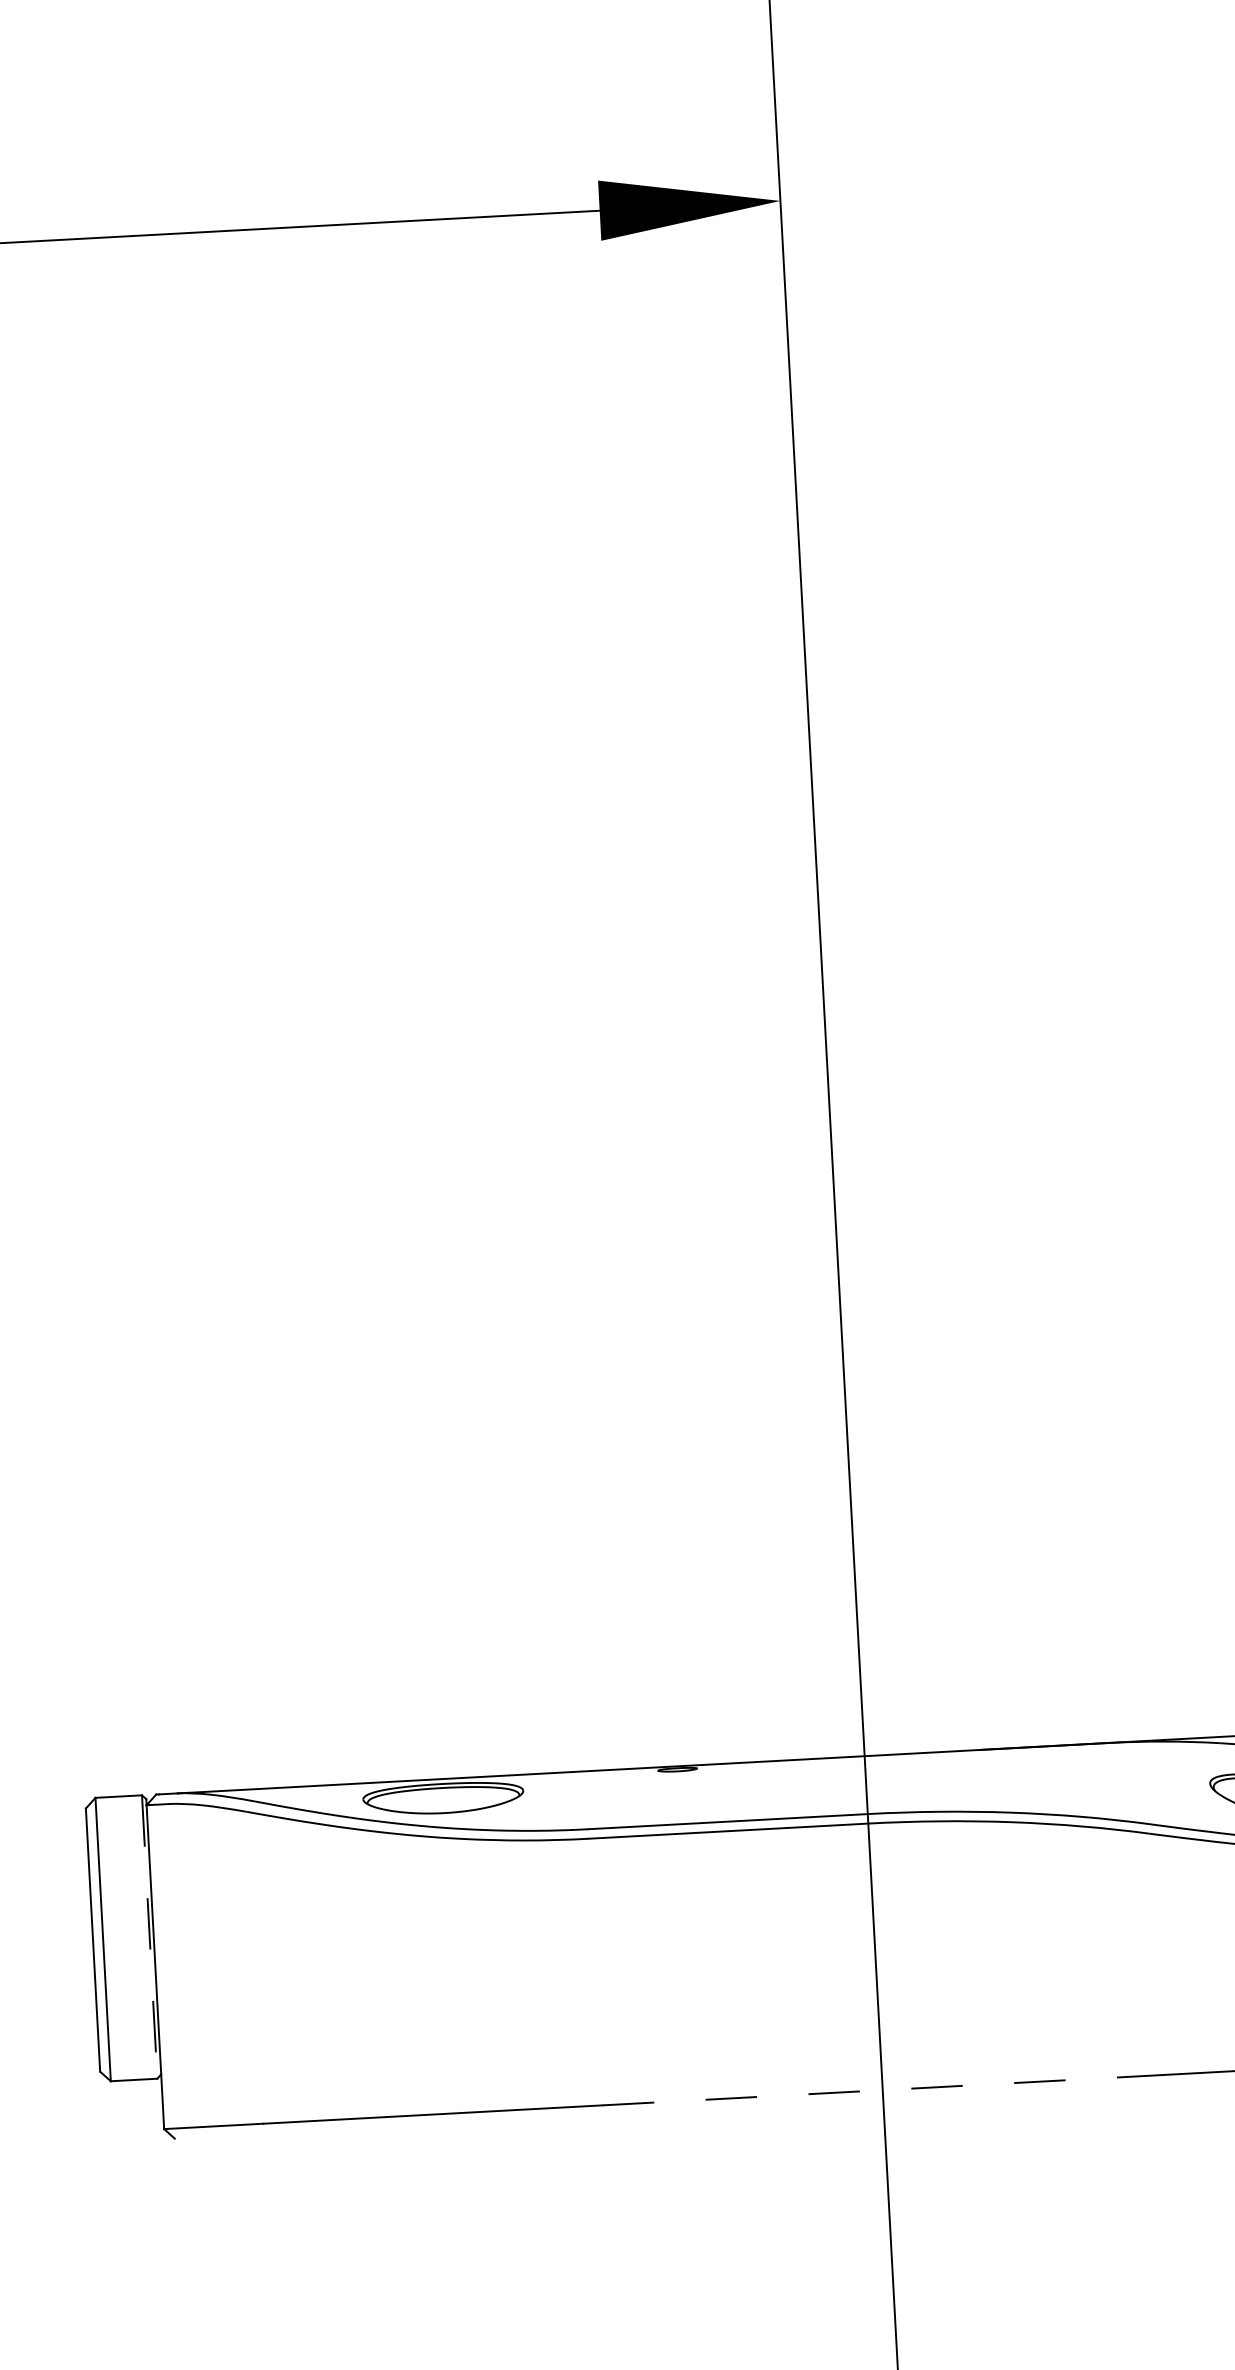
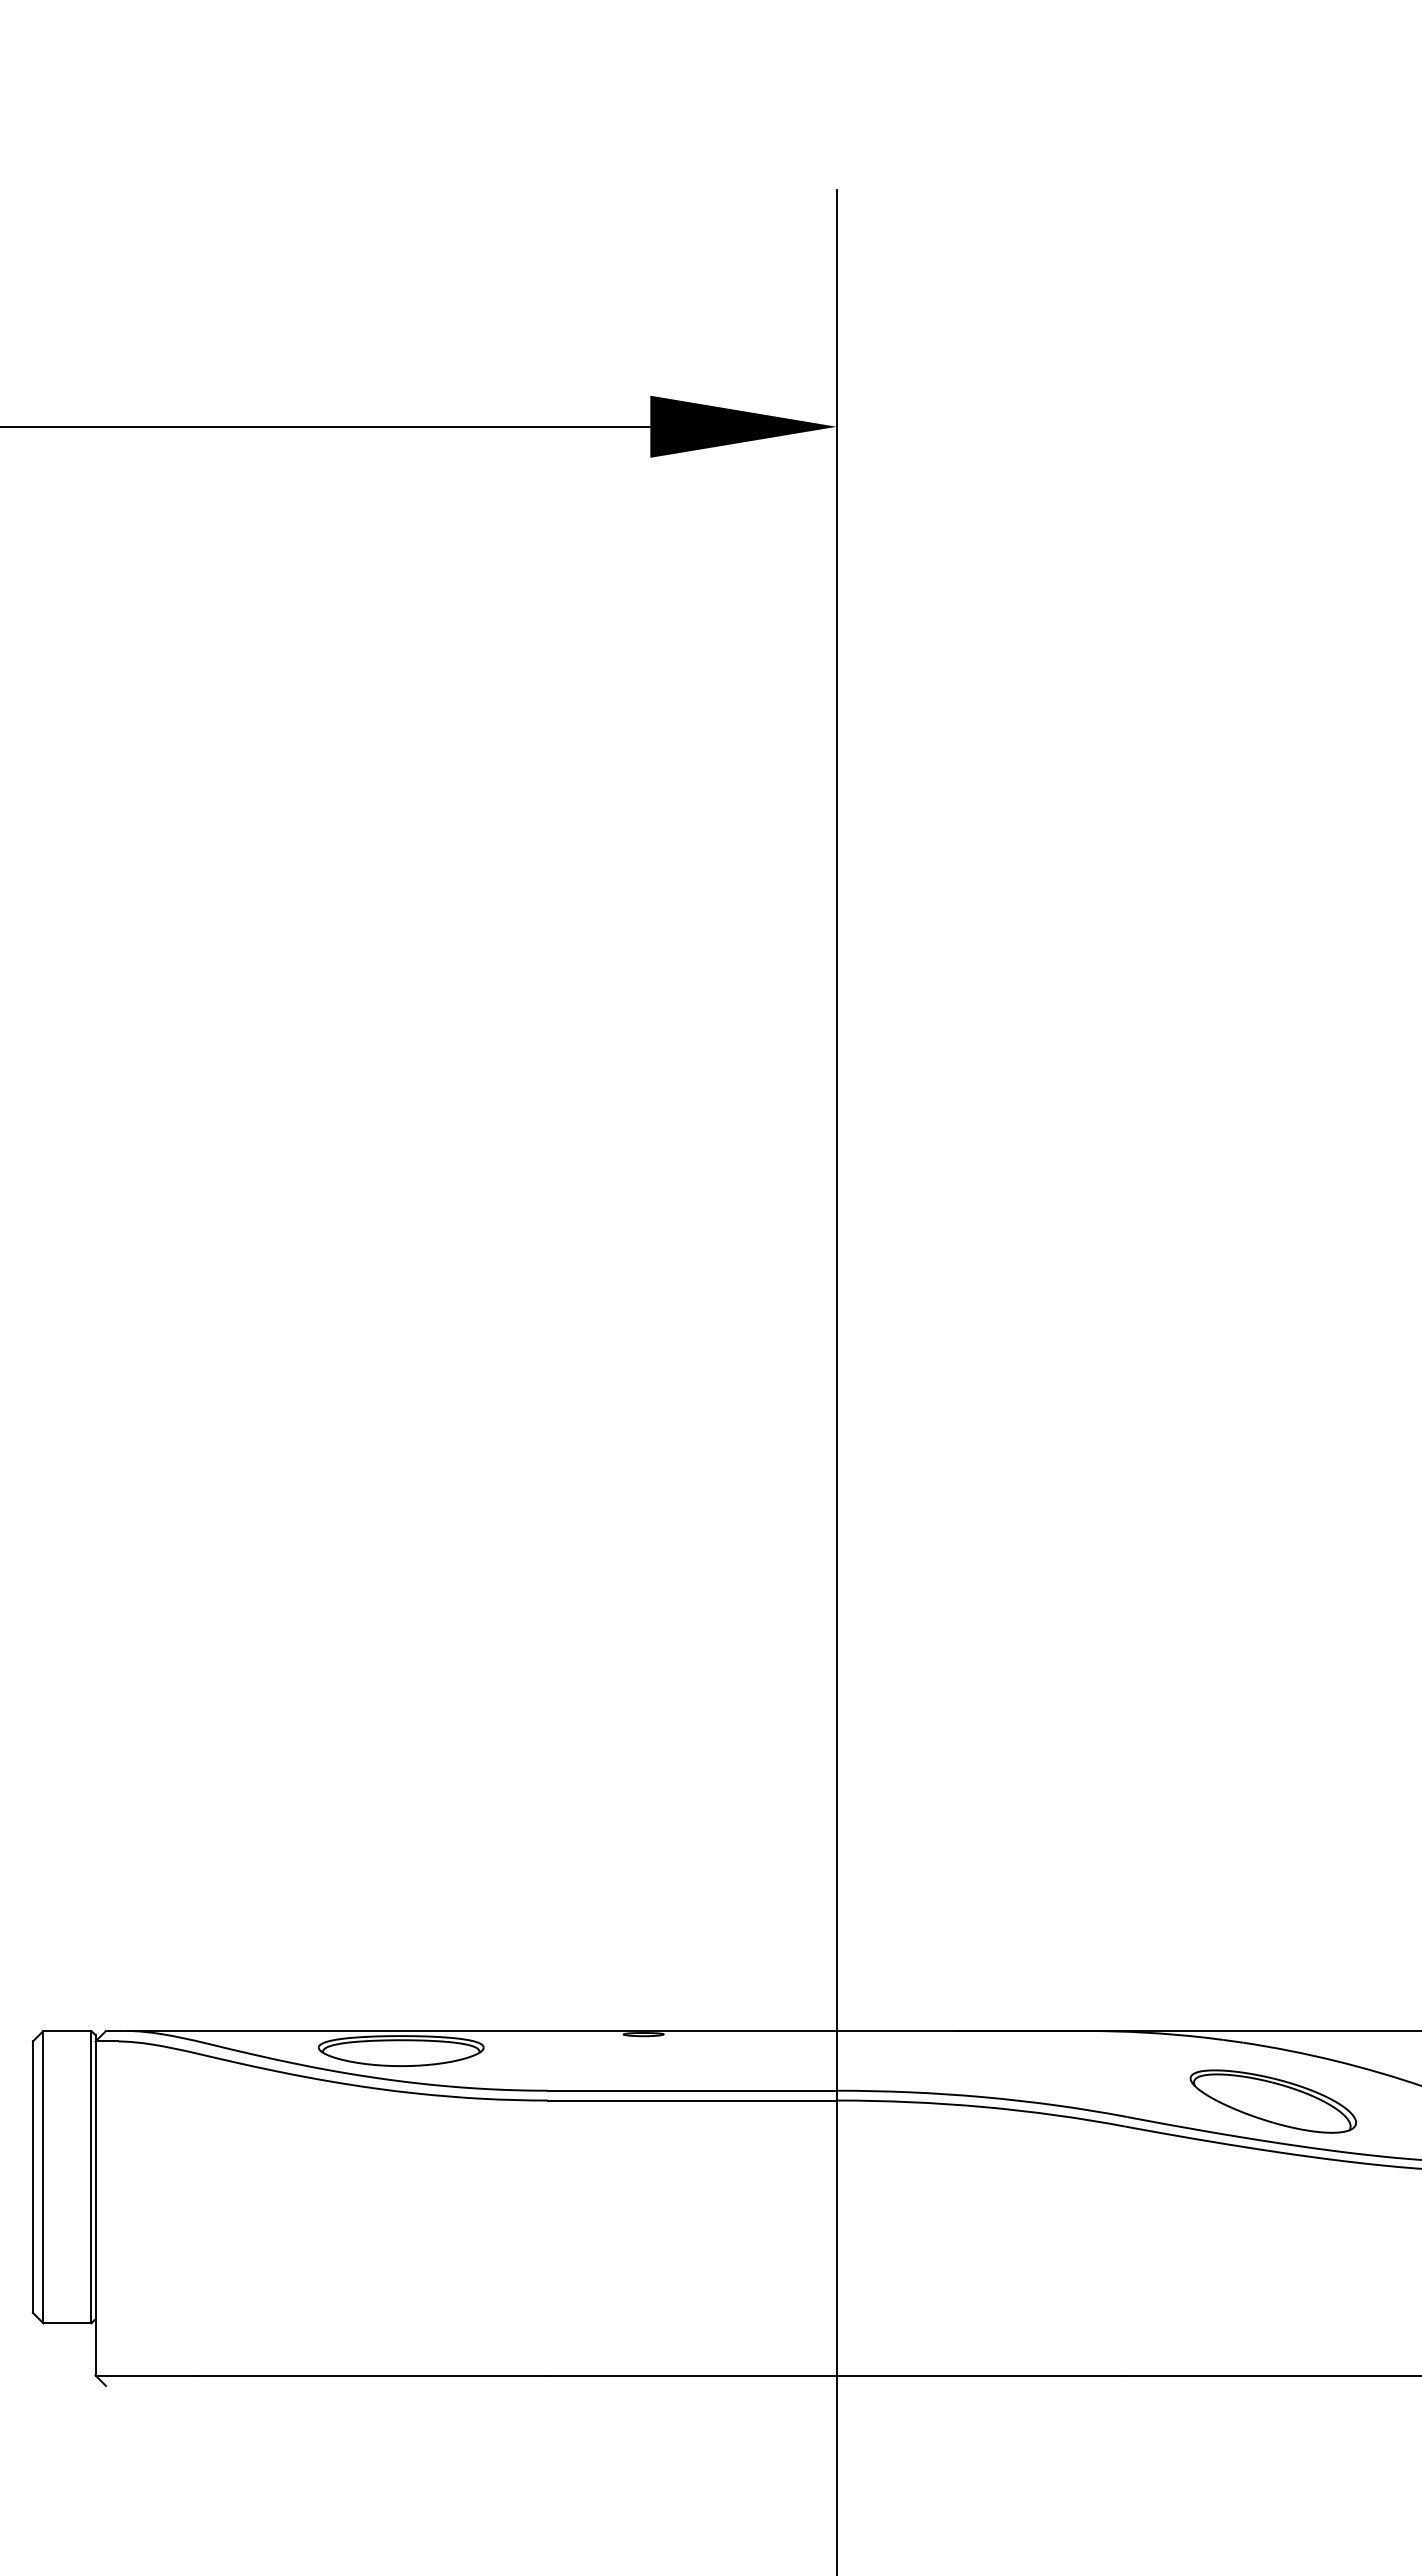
line: (149, 1937) -> (91, 2177), dashed -> solid
line: (882, 2090) -> (836, 2375), dashed -> solid

